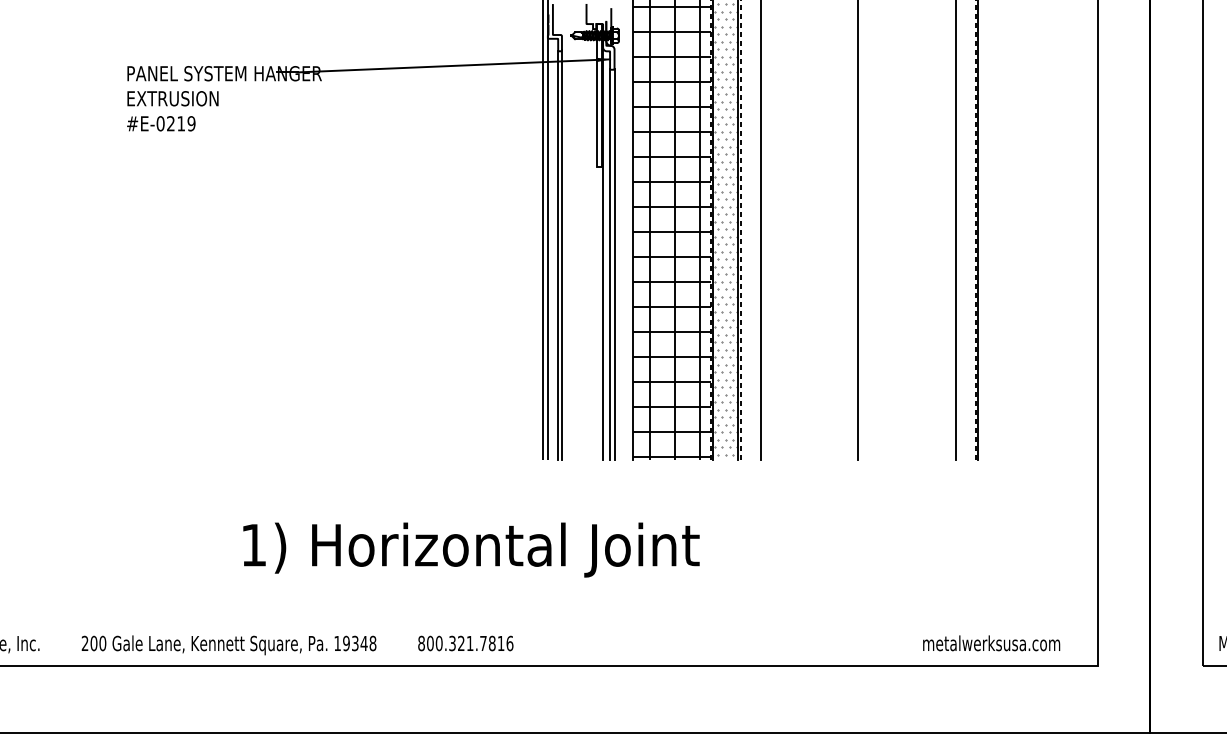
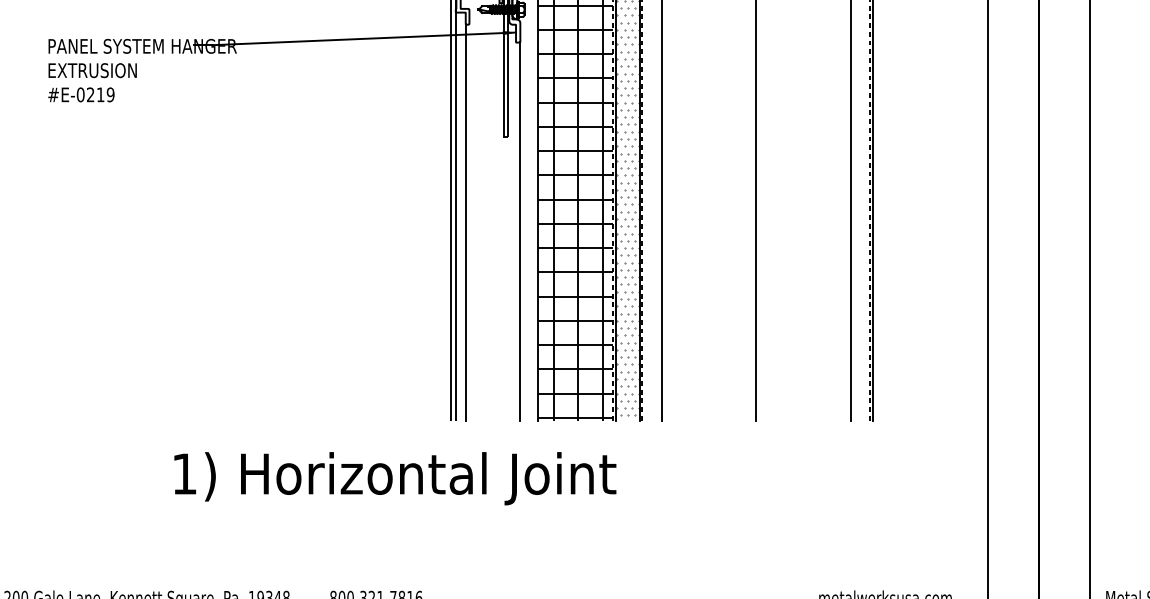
line: (603, 253) -> (509, 220), removed
line: (561, 255) -> (468, 222), removed
line: (610, 264) -> (516, 231), removed
text: (471, 549) -> (395, 478), moved

